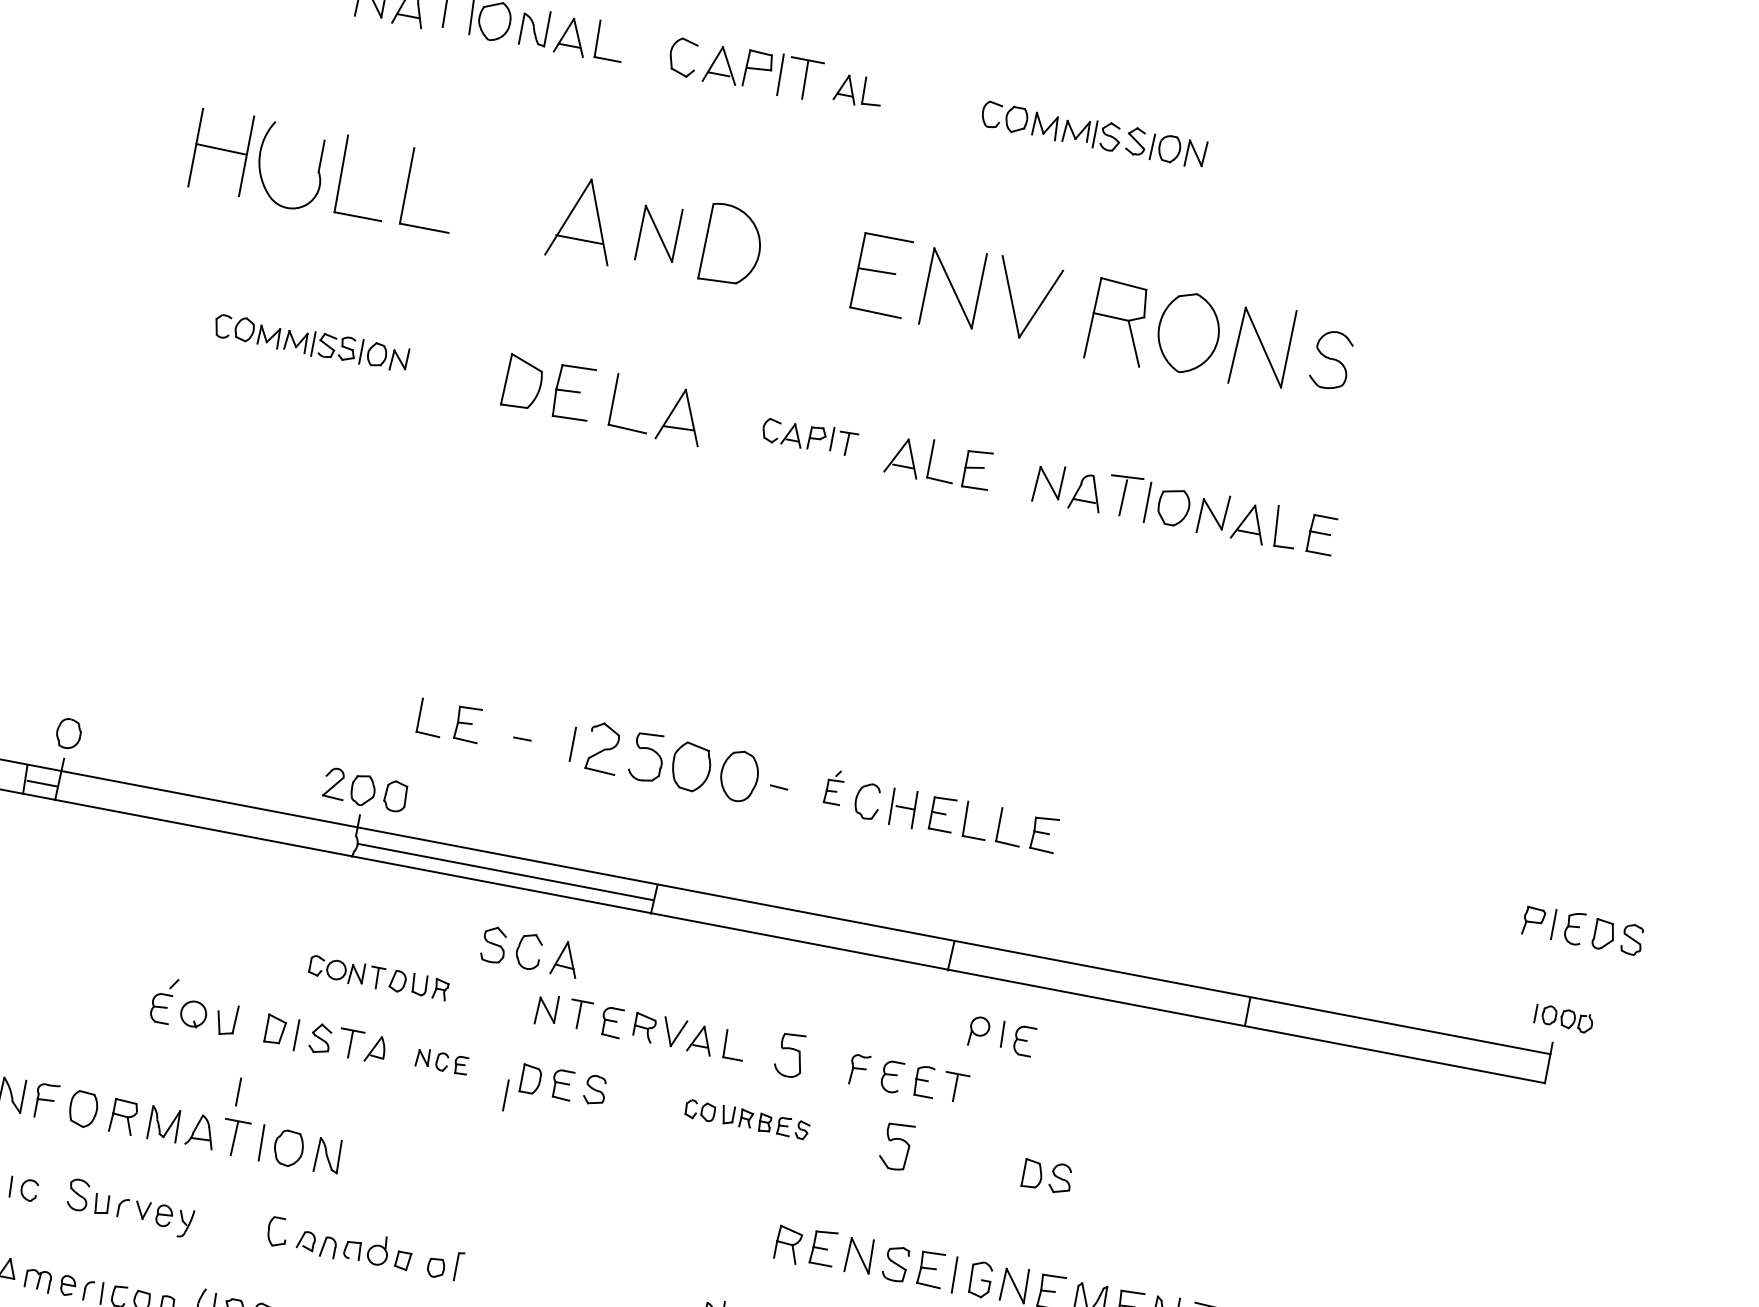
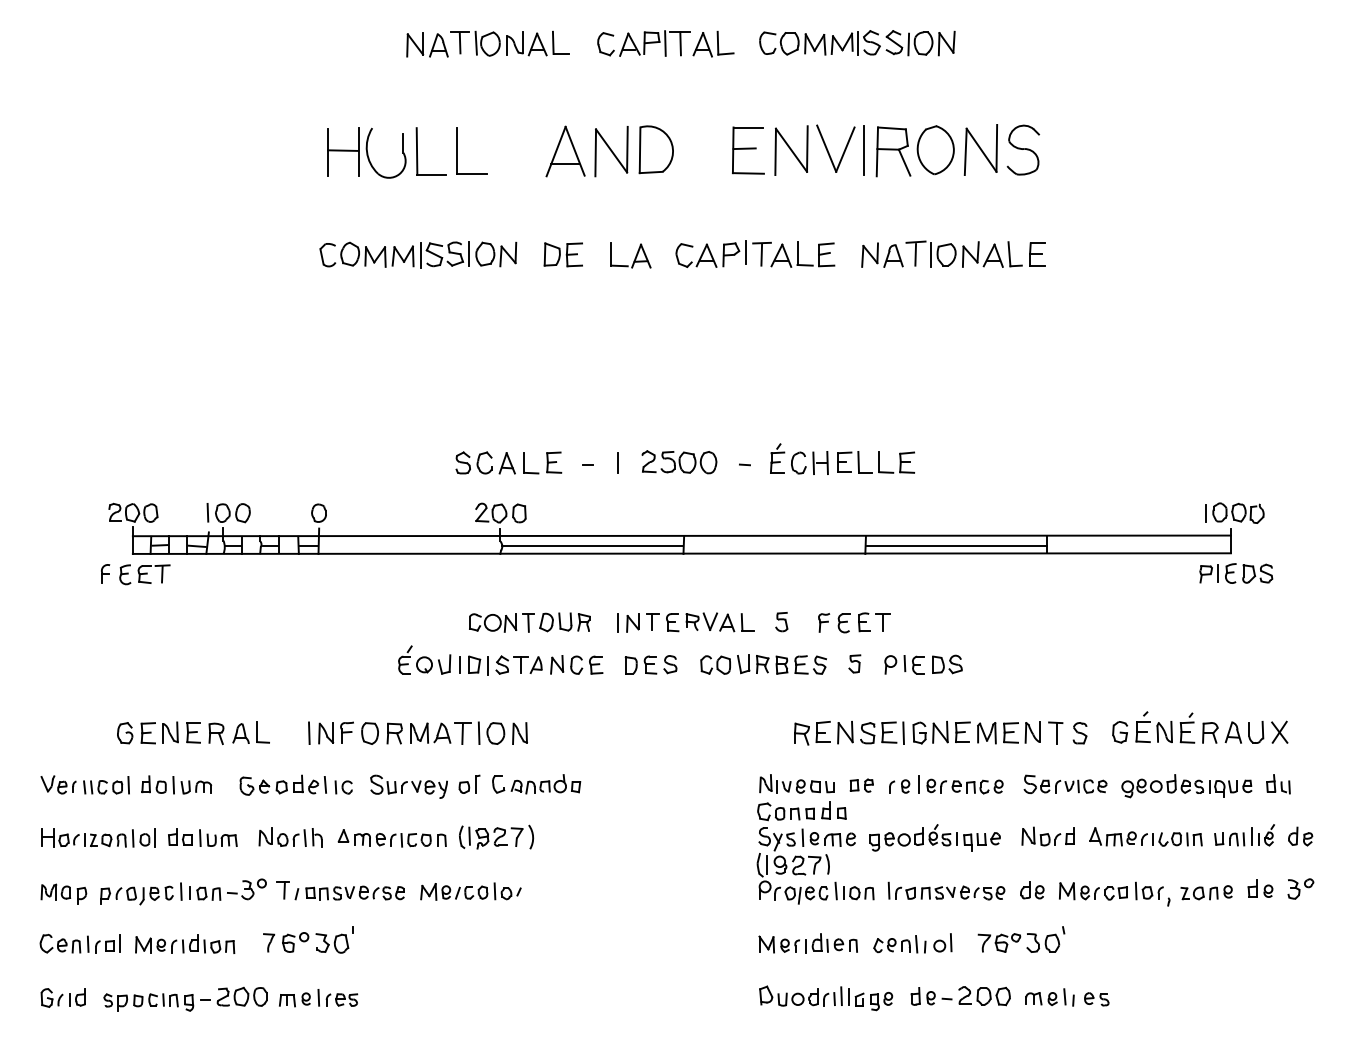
part: (858, 89) -> (713, 43), size x1.43
part: (1094, 134) -> (857, 43), size x1.43
part: (658, 234) -> (611, 151), size x1.43
line: (1072, 311) -> (864, 150), added
part: (311, 342) -> (418, 254), size x1.67
part: (1330, 358) -> (1022, 149), size x1.43
part: (546, 387) -> (562, 254), size x0.71
part: (657, 409) -> (630, 255), size x0.71
part: (809, 435) -> (723, 253), size x1.67
part: (672, 763) -> (679, 462), size x0.71
part: (834, 787) -> (777, 458), size x1.43
part: (1583, 930) -> (1236, 573), moved
part: (521, 945) -> (479, 460), moved
part: (378, 977) -> (529, 622), size x1.43
line: (1099, 984) -> (956, 545), added
part: (1563, 1017) -> (1234, 512), size x1.67
part: (1001, 1035) -> (904, 664), moved
part: (789, 1056) -> (781, 622), size x0.71
part: (441, 1060) -> (576, 664), size x1.67
line: (238, 1091) -> (459, 664), moved
line: (504, 1094) -> (617, 622), moved
part: (747, 1119) -> (763, 664), size x1.67
part: (896, 1145) -> (854, 663), size x0.62
part: (445, 1262) -> (469, 783), moved

